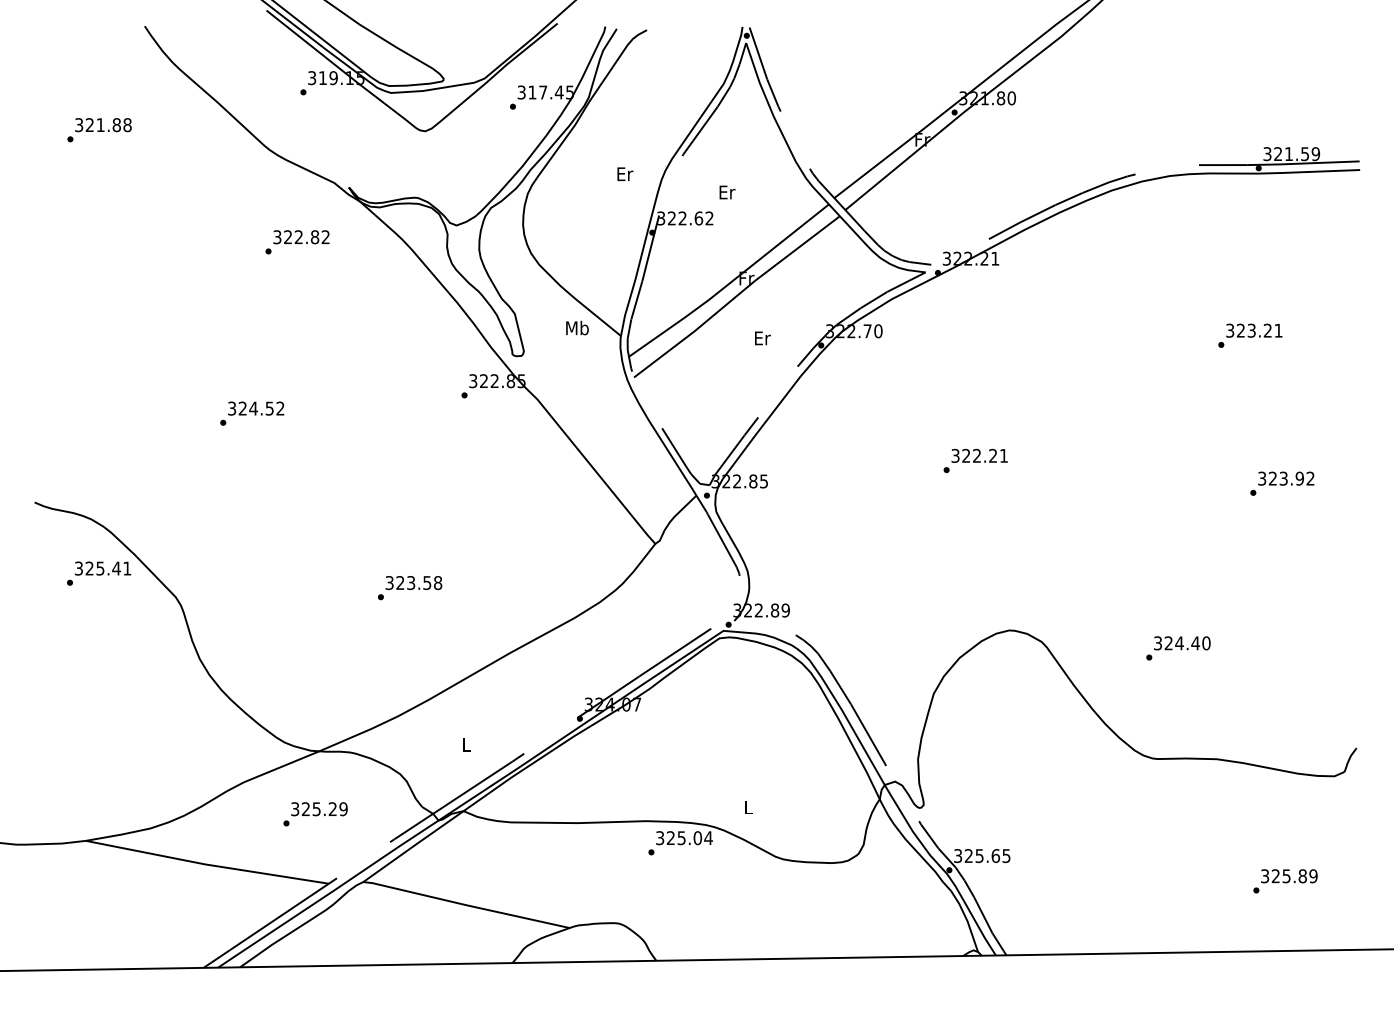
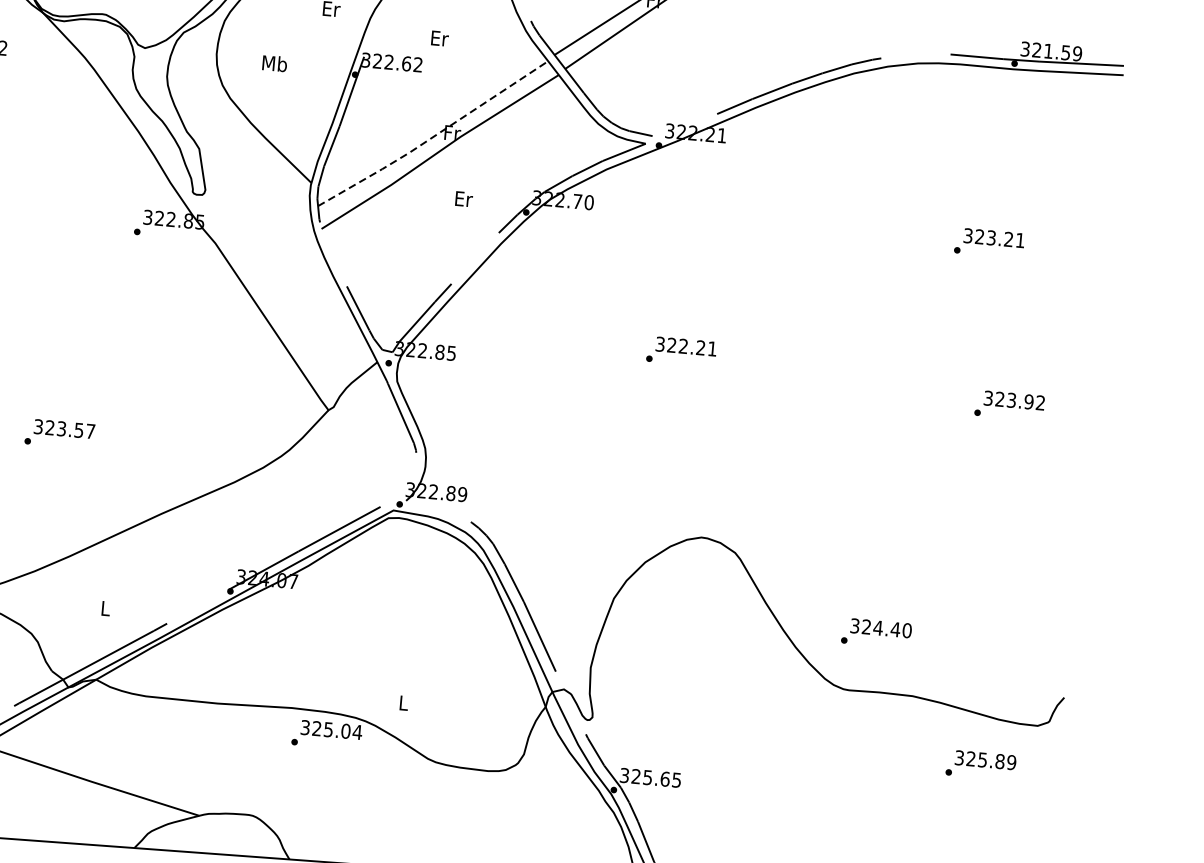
line: (729, 283) -> (433, 136), solid -> dashed
text: (577, 327) -> (274, 63), moved
text: (438, 583) -> (91, 432), 323.58 -> 323.57
text: (1178, 648) -> (876, 633), moved
text: (1285, 881) -> (981, 765), moved

